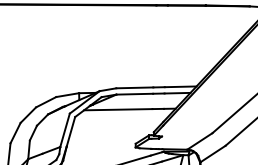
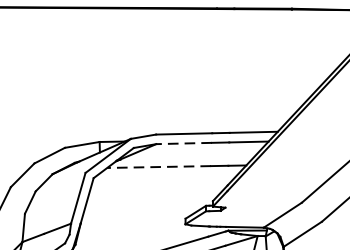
line: (134, 94) -> (183, 143), solid -> dashed
line: (117, 109) -> (157, 166), solid -> dashed

